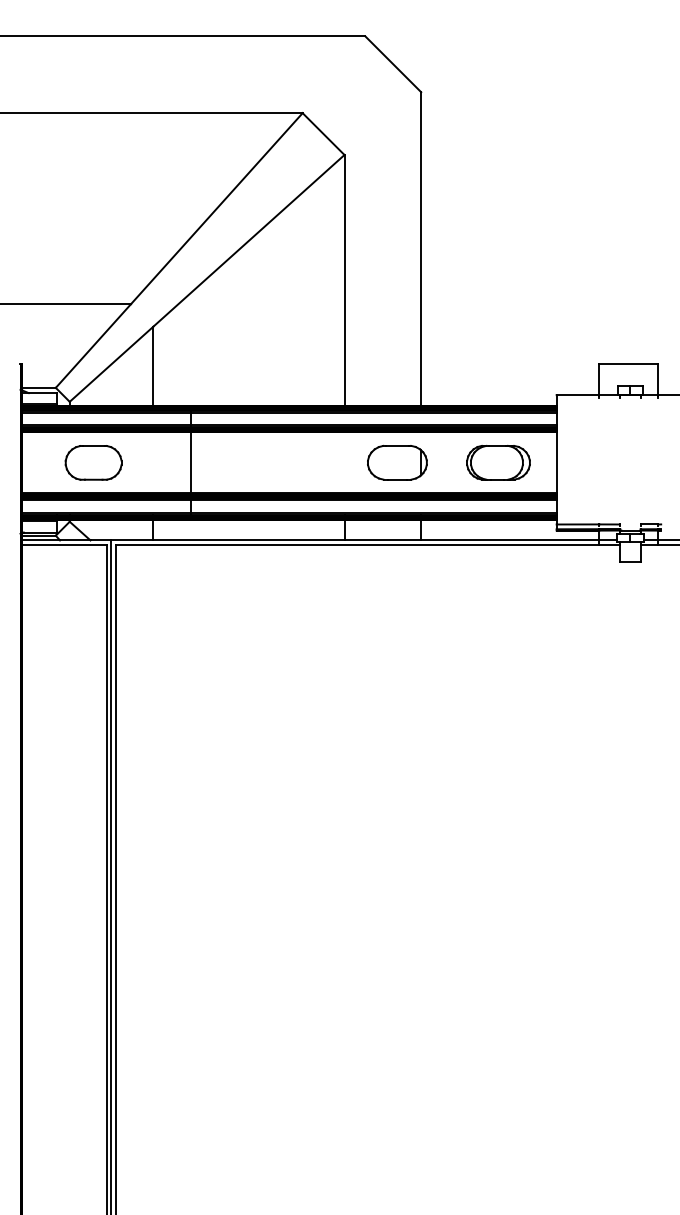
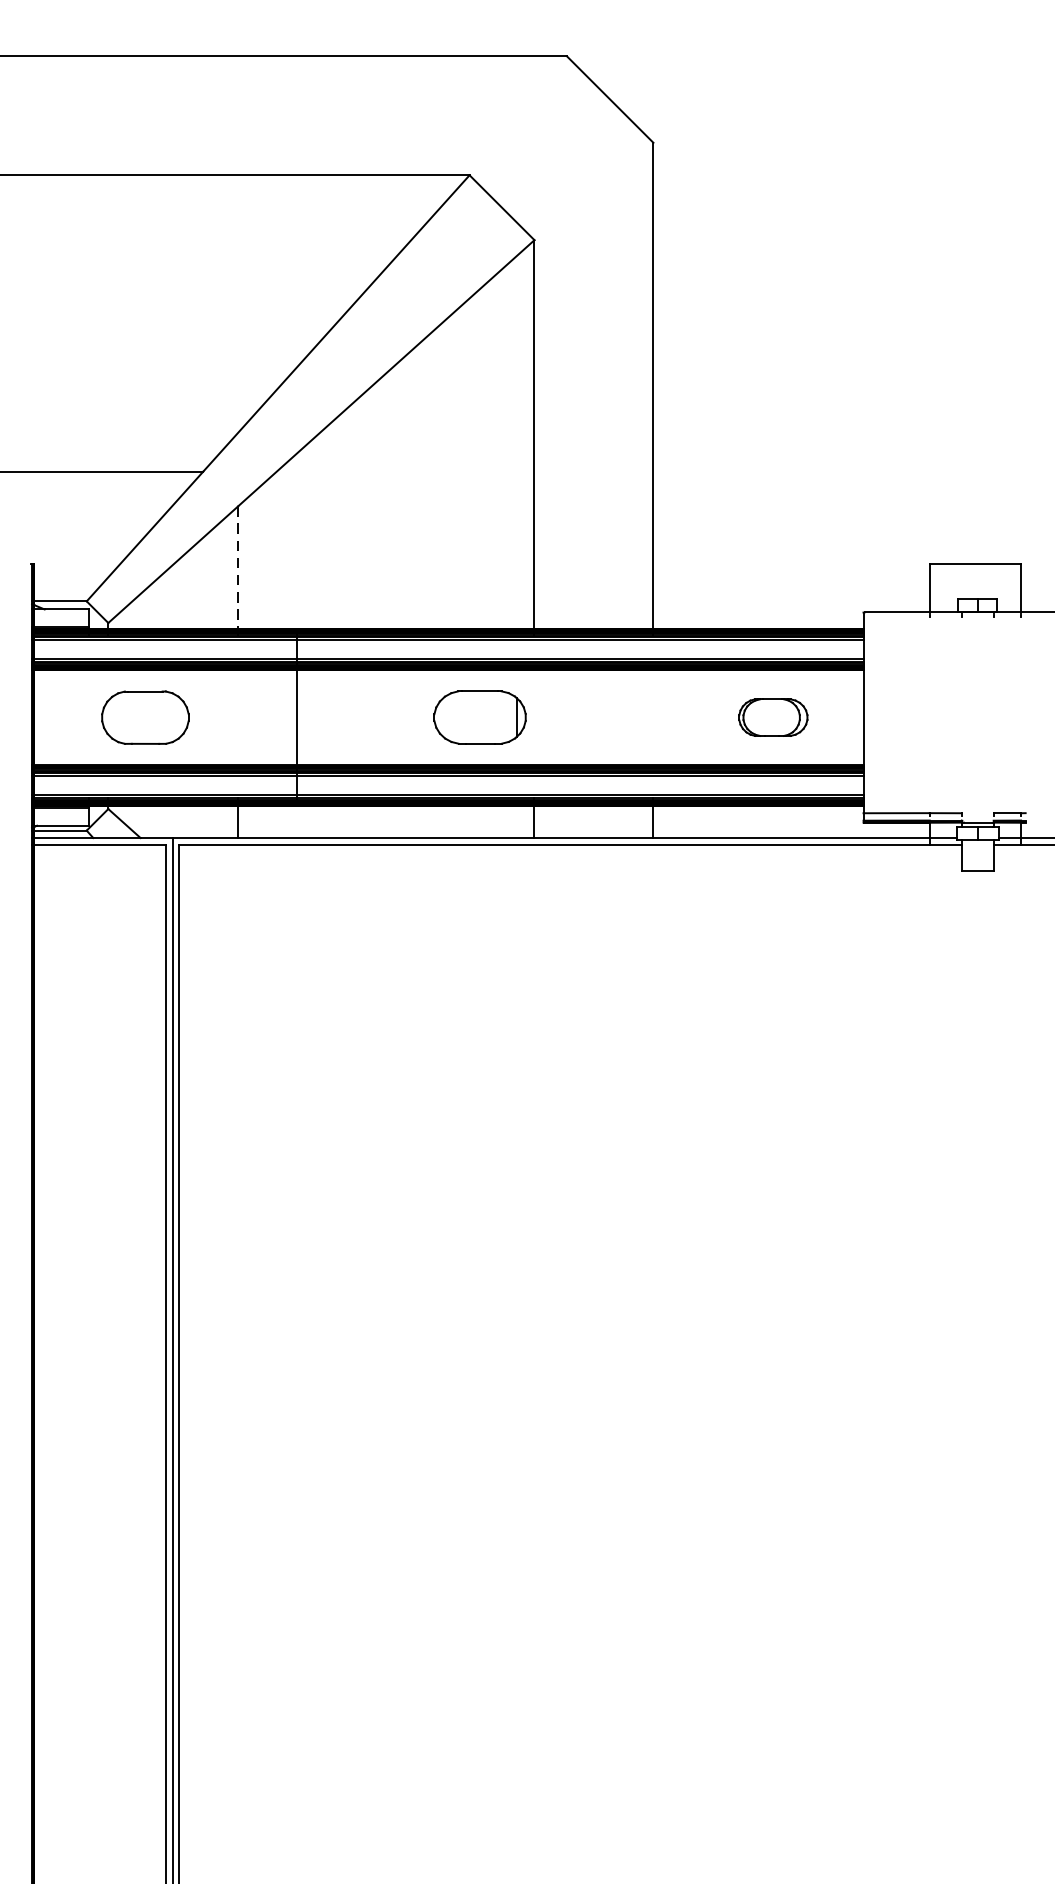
line: (153, 366) -> (238, 568), solid -> dashed
part: (397, 462) -> (480, 717), moved
part: (498, 462) -> (773, 717), size x0.7

